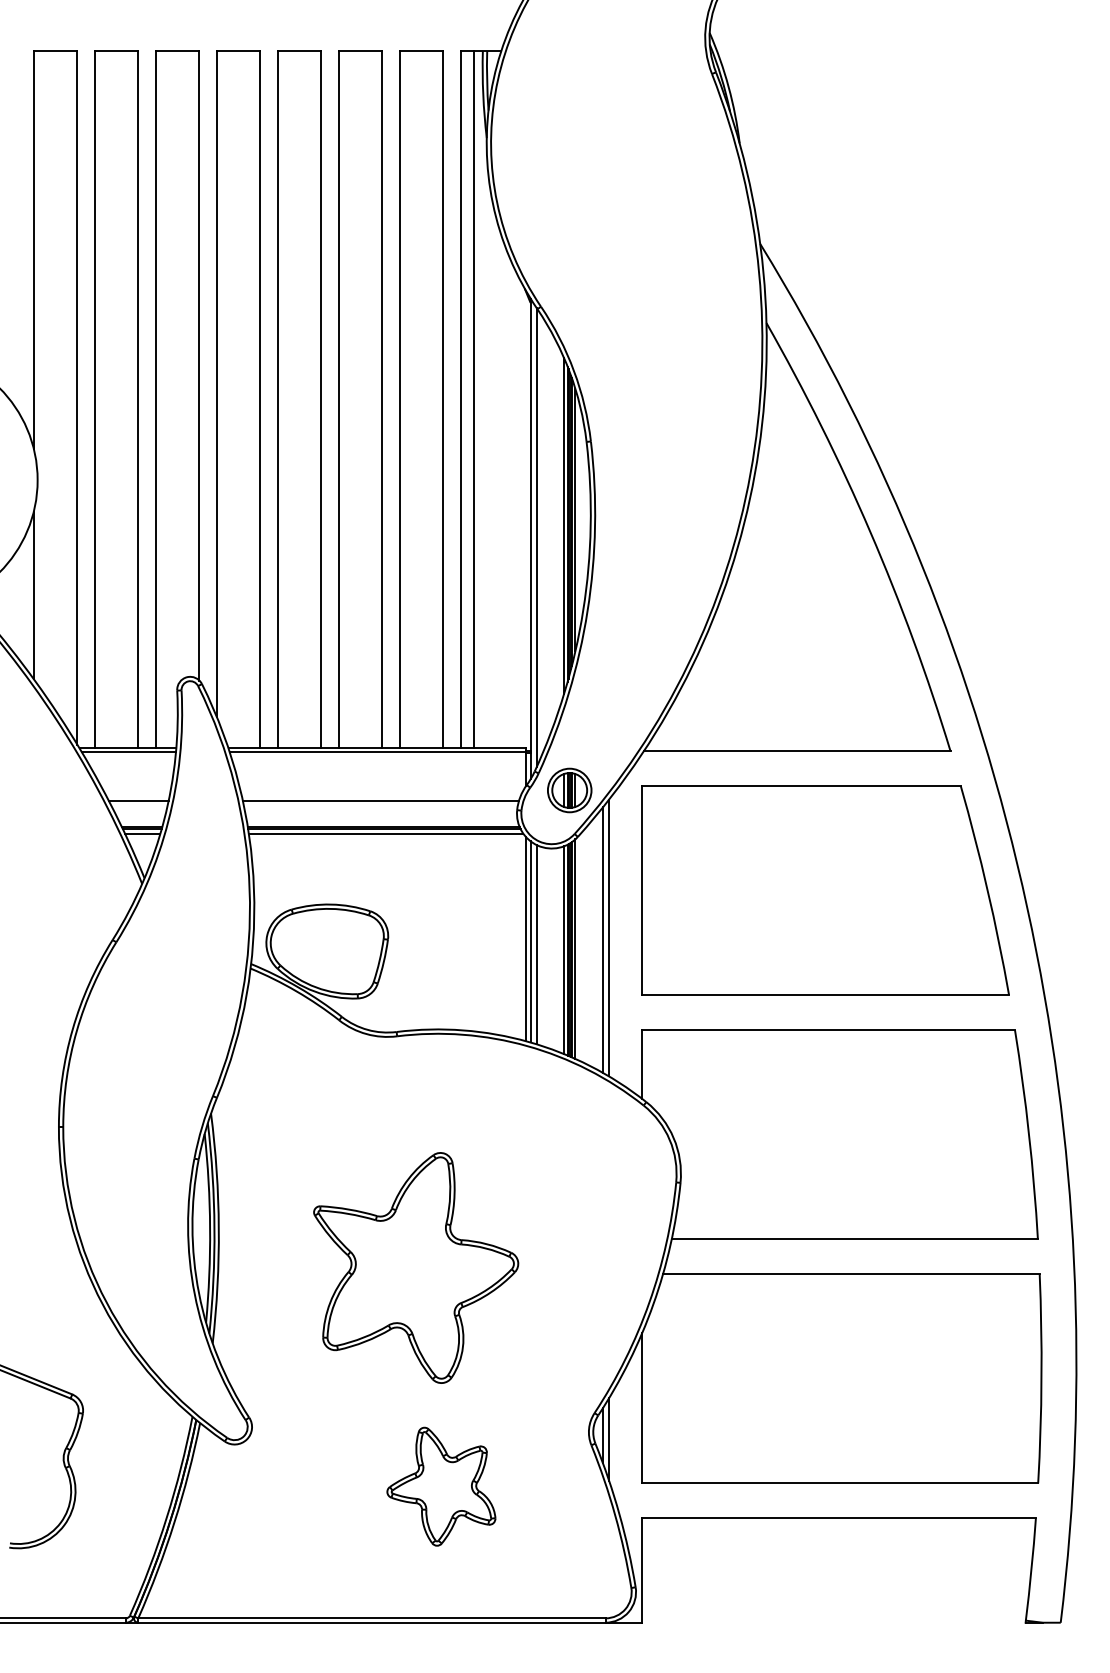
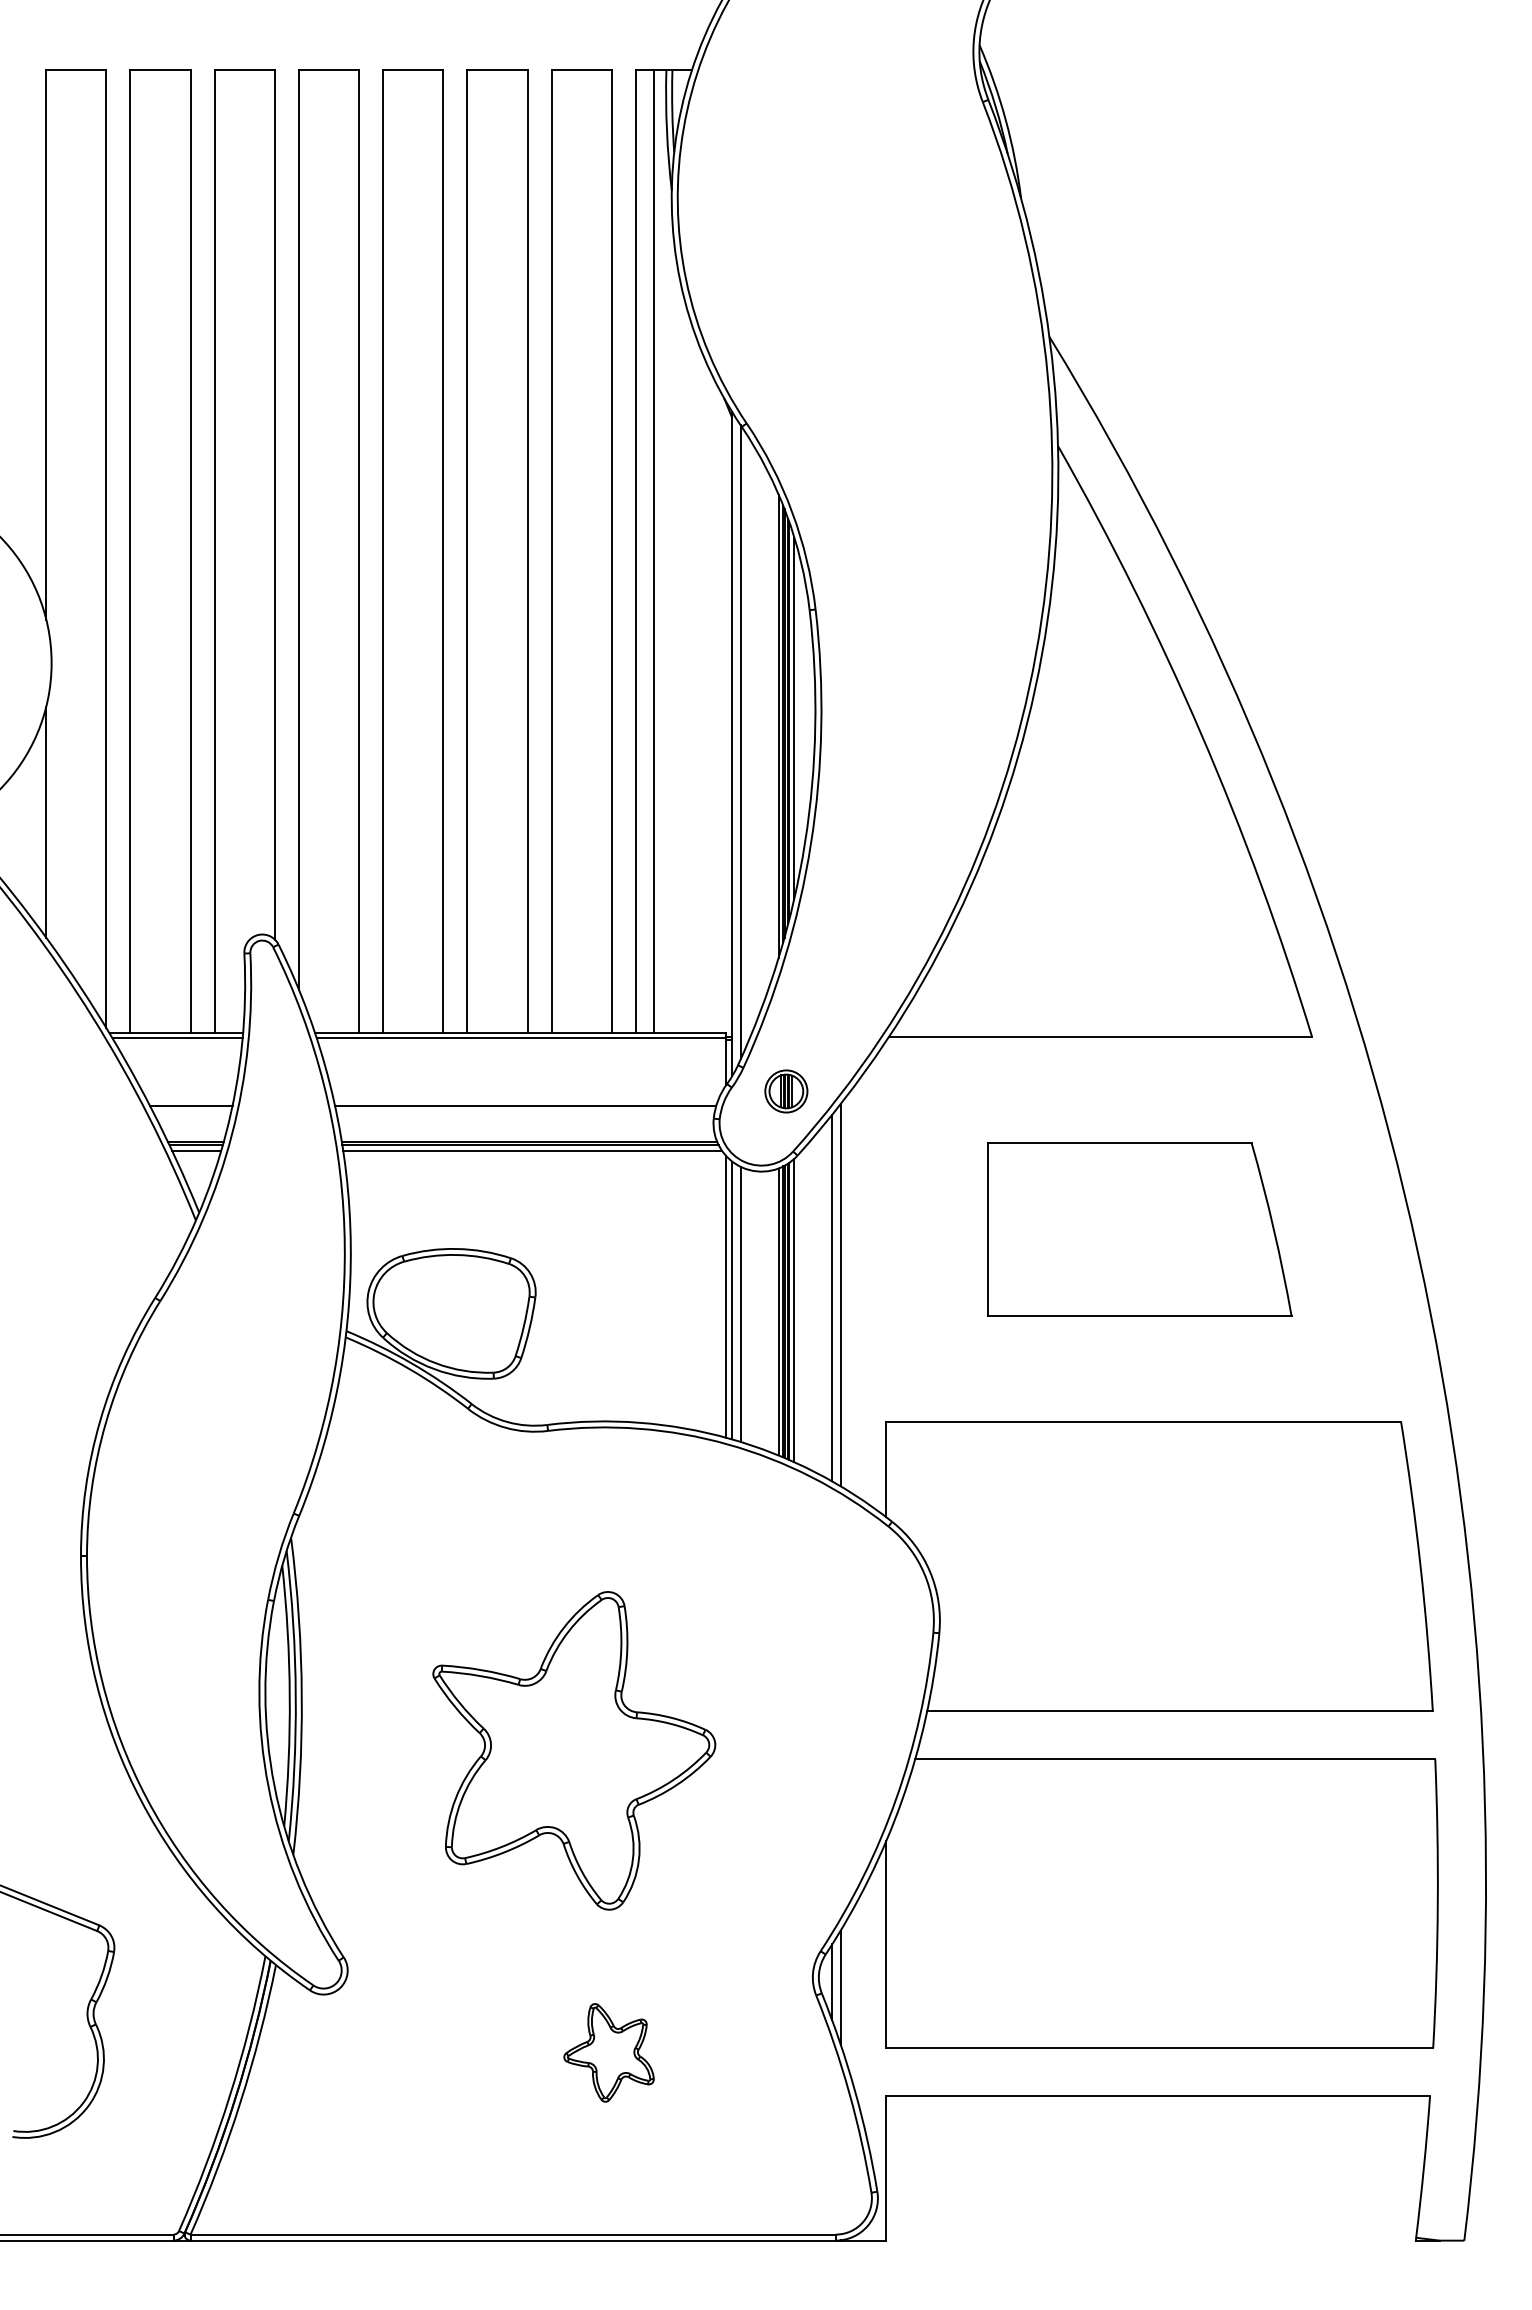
part: (569, 790) -> (786, 1091), size x0.7
part: (825, 890) -> (1139, 1229), size x0.6
part: (440, 1486) -> (608, 2052), size x0.6

